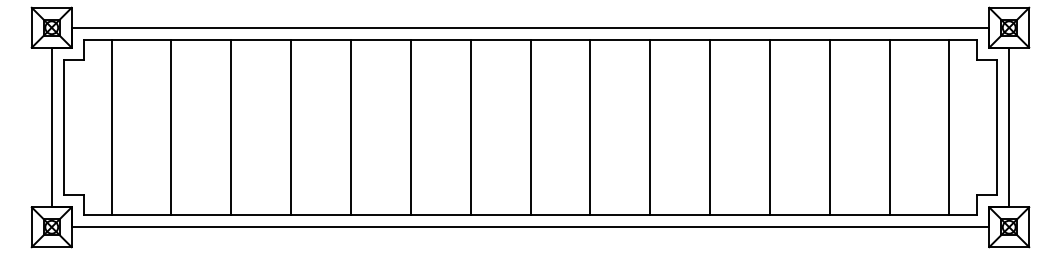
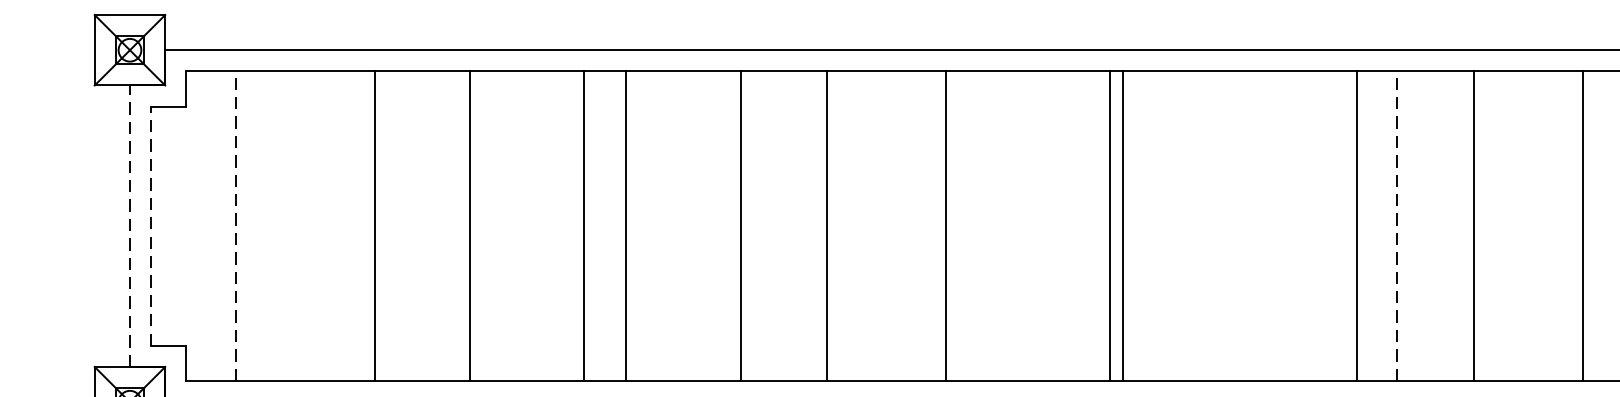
line: (51, 127) -> (129, 226), solid -> dashed
line: (63, 127) -> (150, 226), solid -> dashed
line: (111, 127) -> (235, 226), solid -> dashed
line: (171, 127) -> (374, 226), moved
line: (231, 127) -> (470, 226), moved
line: (291, 127) -> (584, 226), moved
line: (350, 127) -> (625, 226), moved
line: (410, 127) -> (739, 226), moved
line: (470, 127) -> (826, 226), moved
line: (530, 127) -> (946, 226), moved
line: (590, 127) -> (1122, 226), moved
line: (650, 127) -> (1110, 226), moved
line: (710, 127) -> (1357, 226), moved
line: (769, 127) -> (1396, 226), solid -> dashed
line: (829, 127) -> (1473, 226), moved
line: (889, 127) -> (1583, 226), moved

